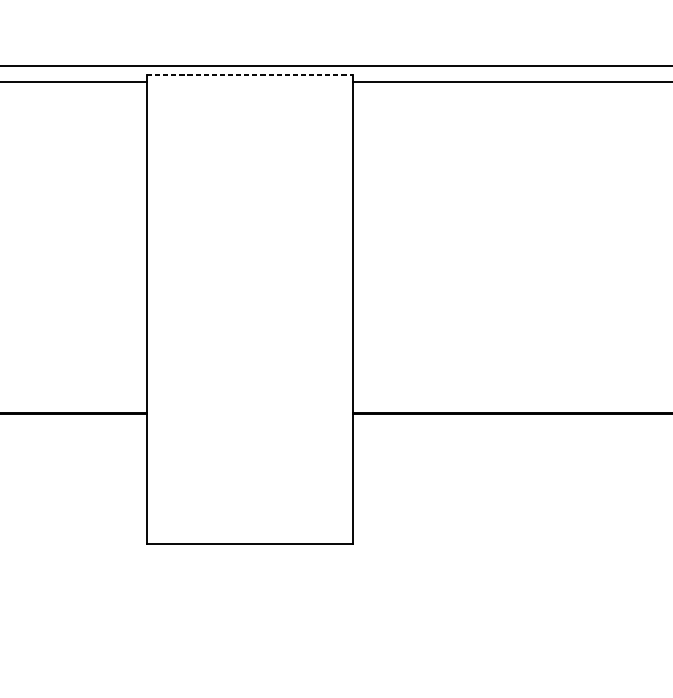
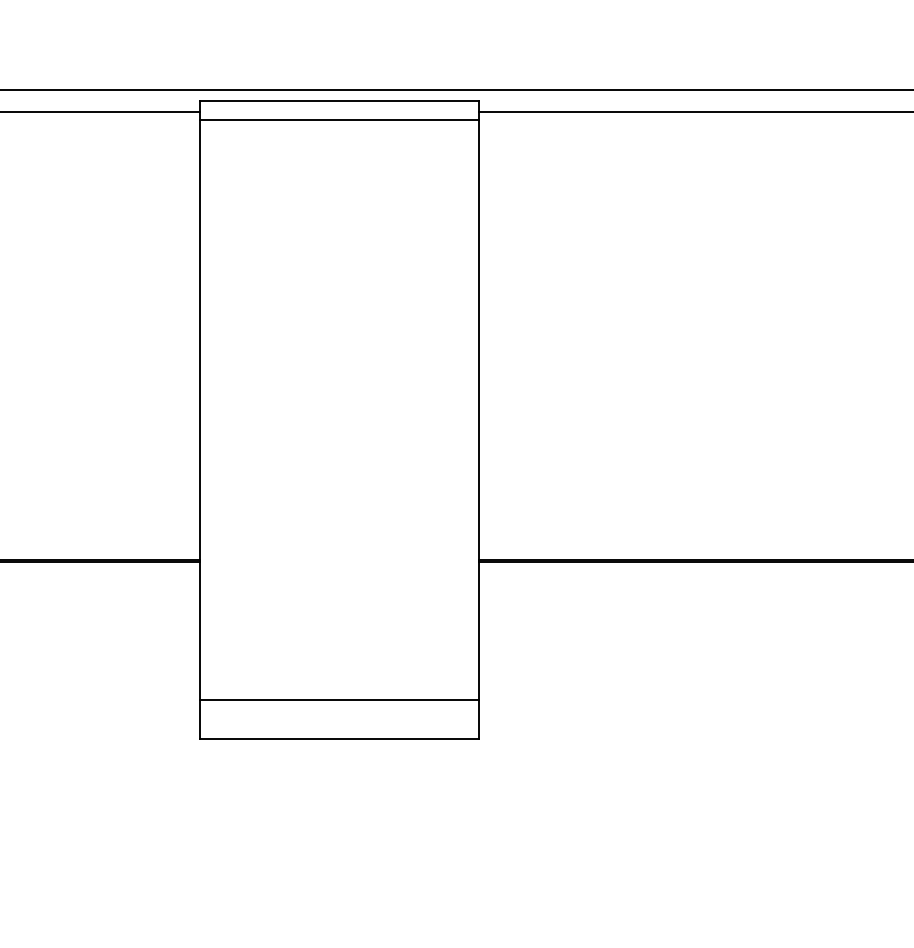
line: (249, 74) -> (339, 101), dashed -> solid
line: (249, 88) -> (338, 120), added
line: (249, 515) -> (338, 700), added

